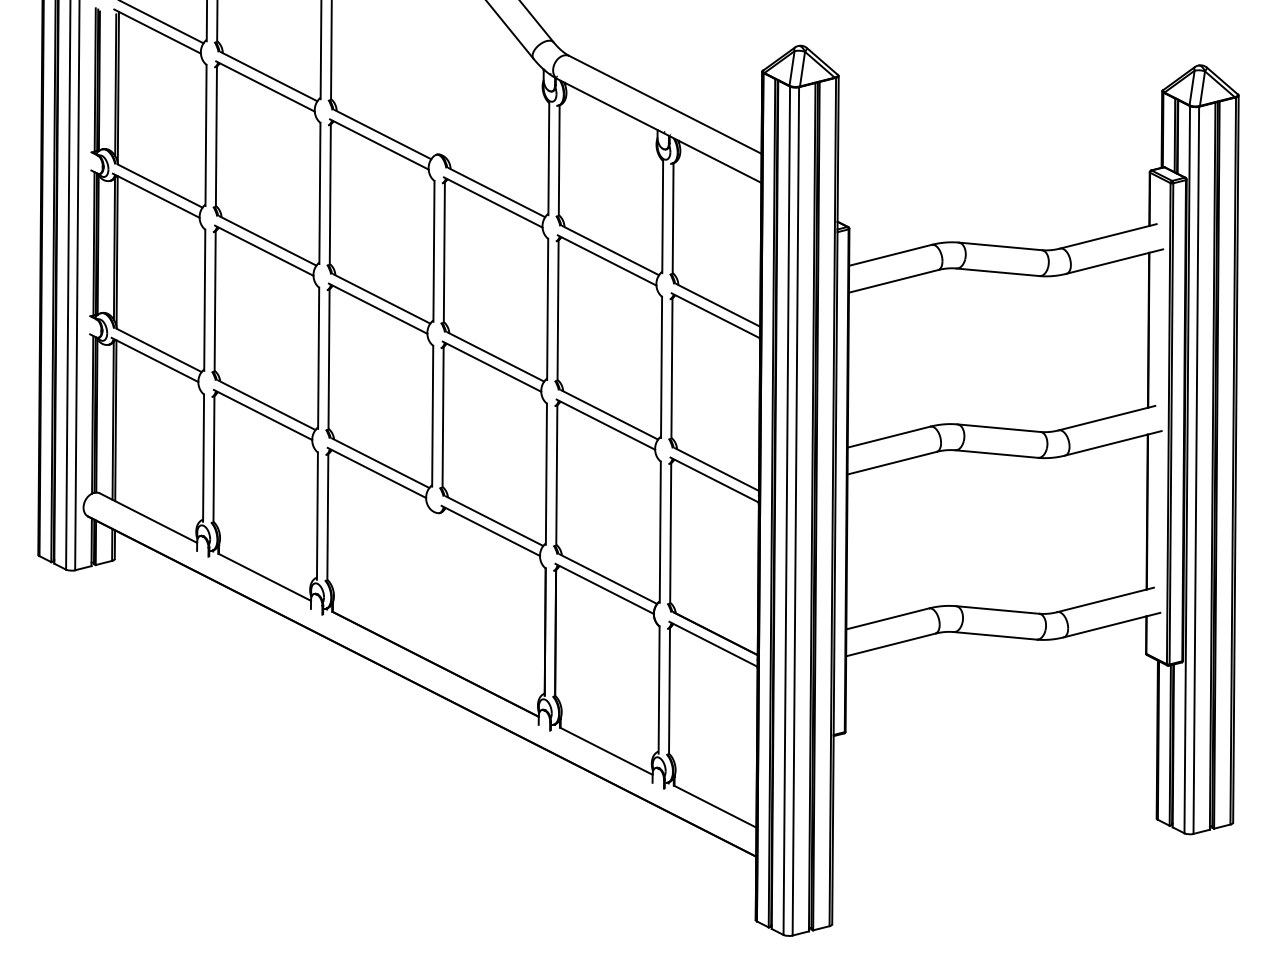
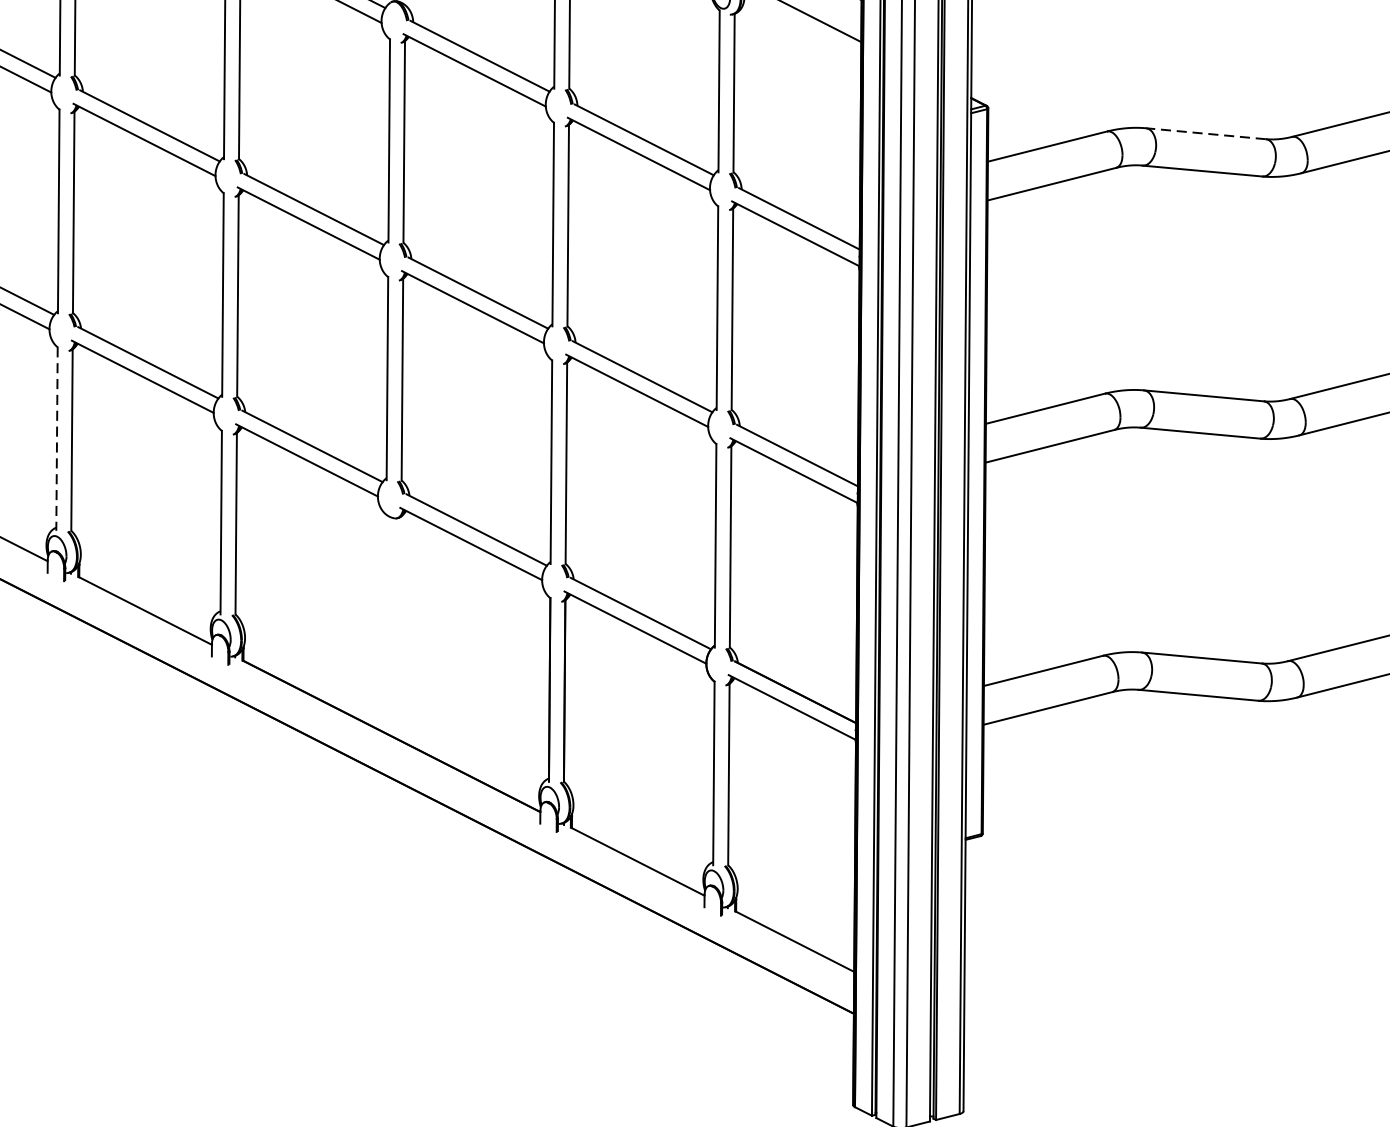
line: (1000, 246) -> (1206, 133), solid -> dashed
line: (203, 458) -> (56, 439), solid -> dashed

